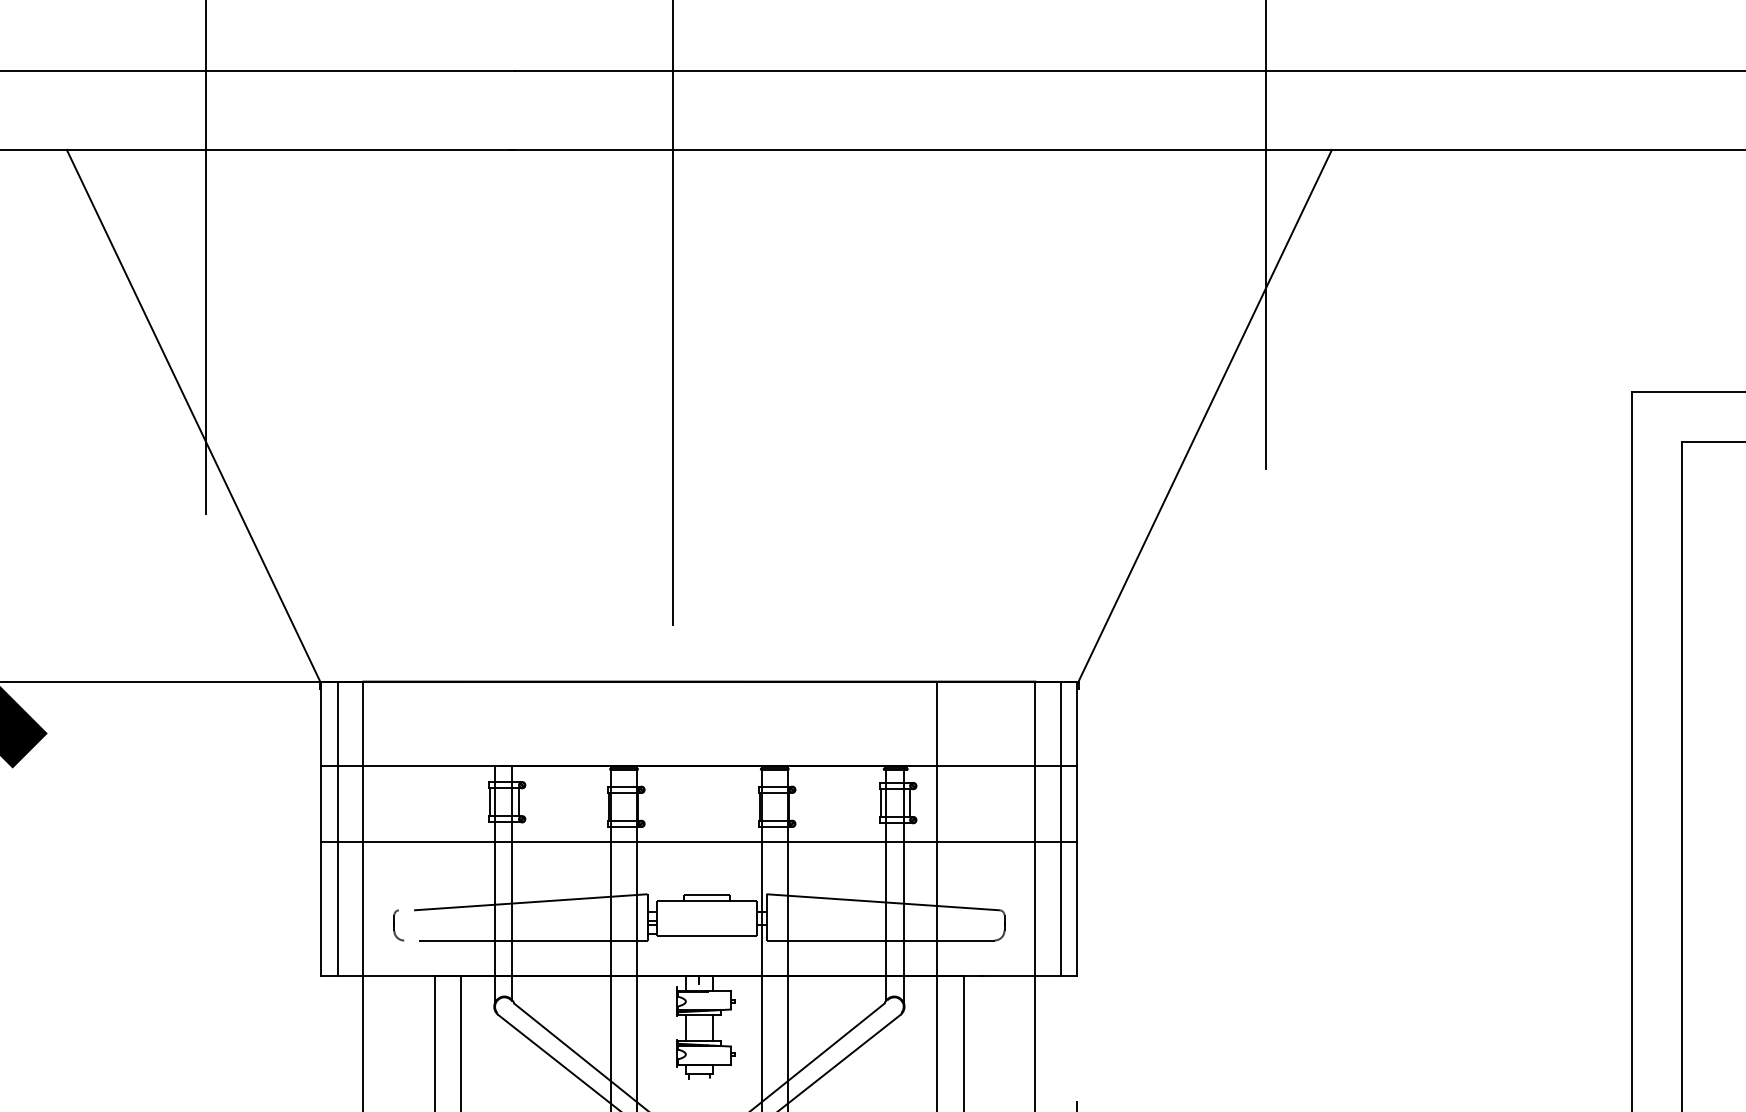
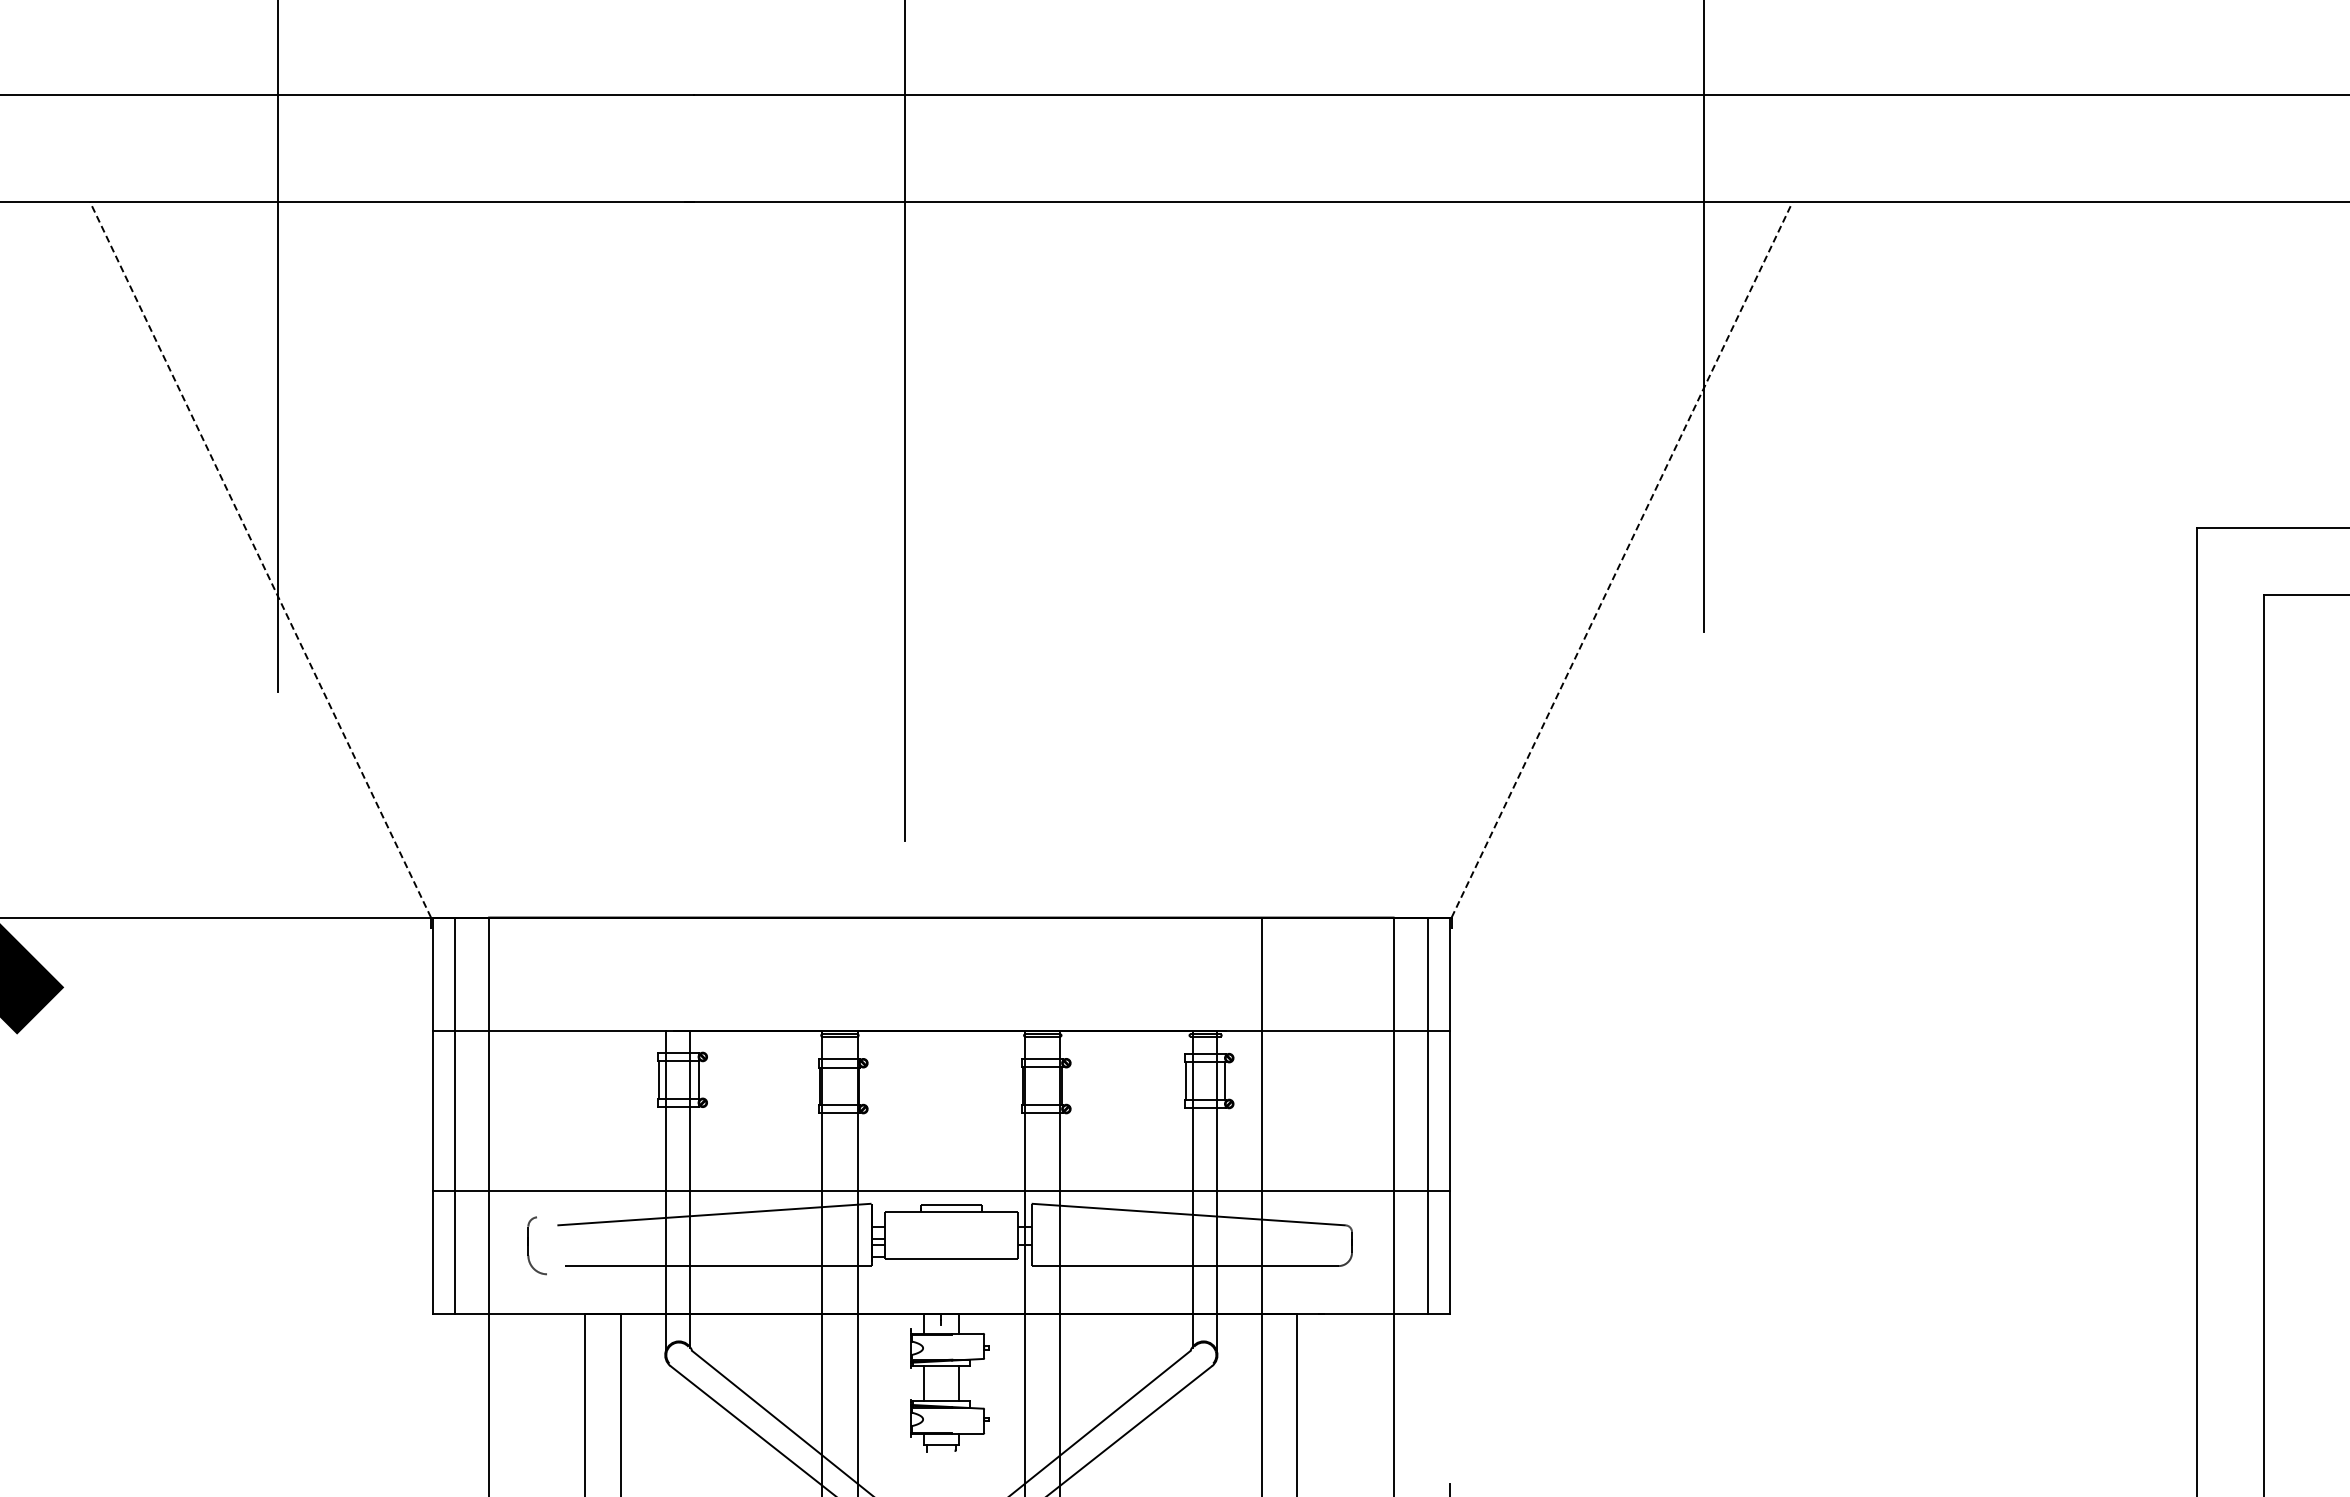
line: (193, 415) -> (260, 559), solid -> dashed
line: (1205, 415) -> (1622, 559), solid -> dashed
line: (699, 842) -> (941, 1191), moved
part: (398, 925) -> (536, 1245), size x1.4

